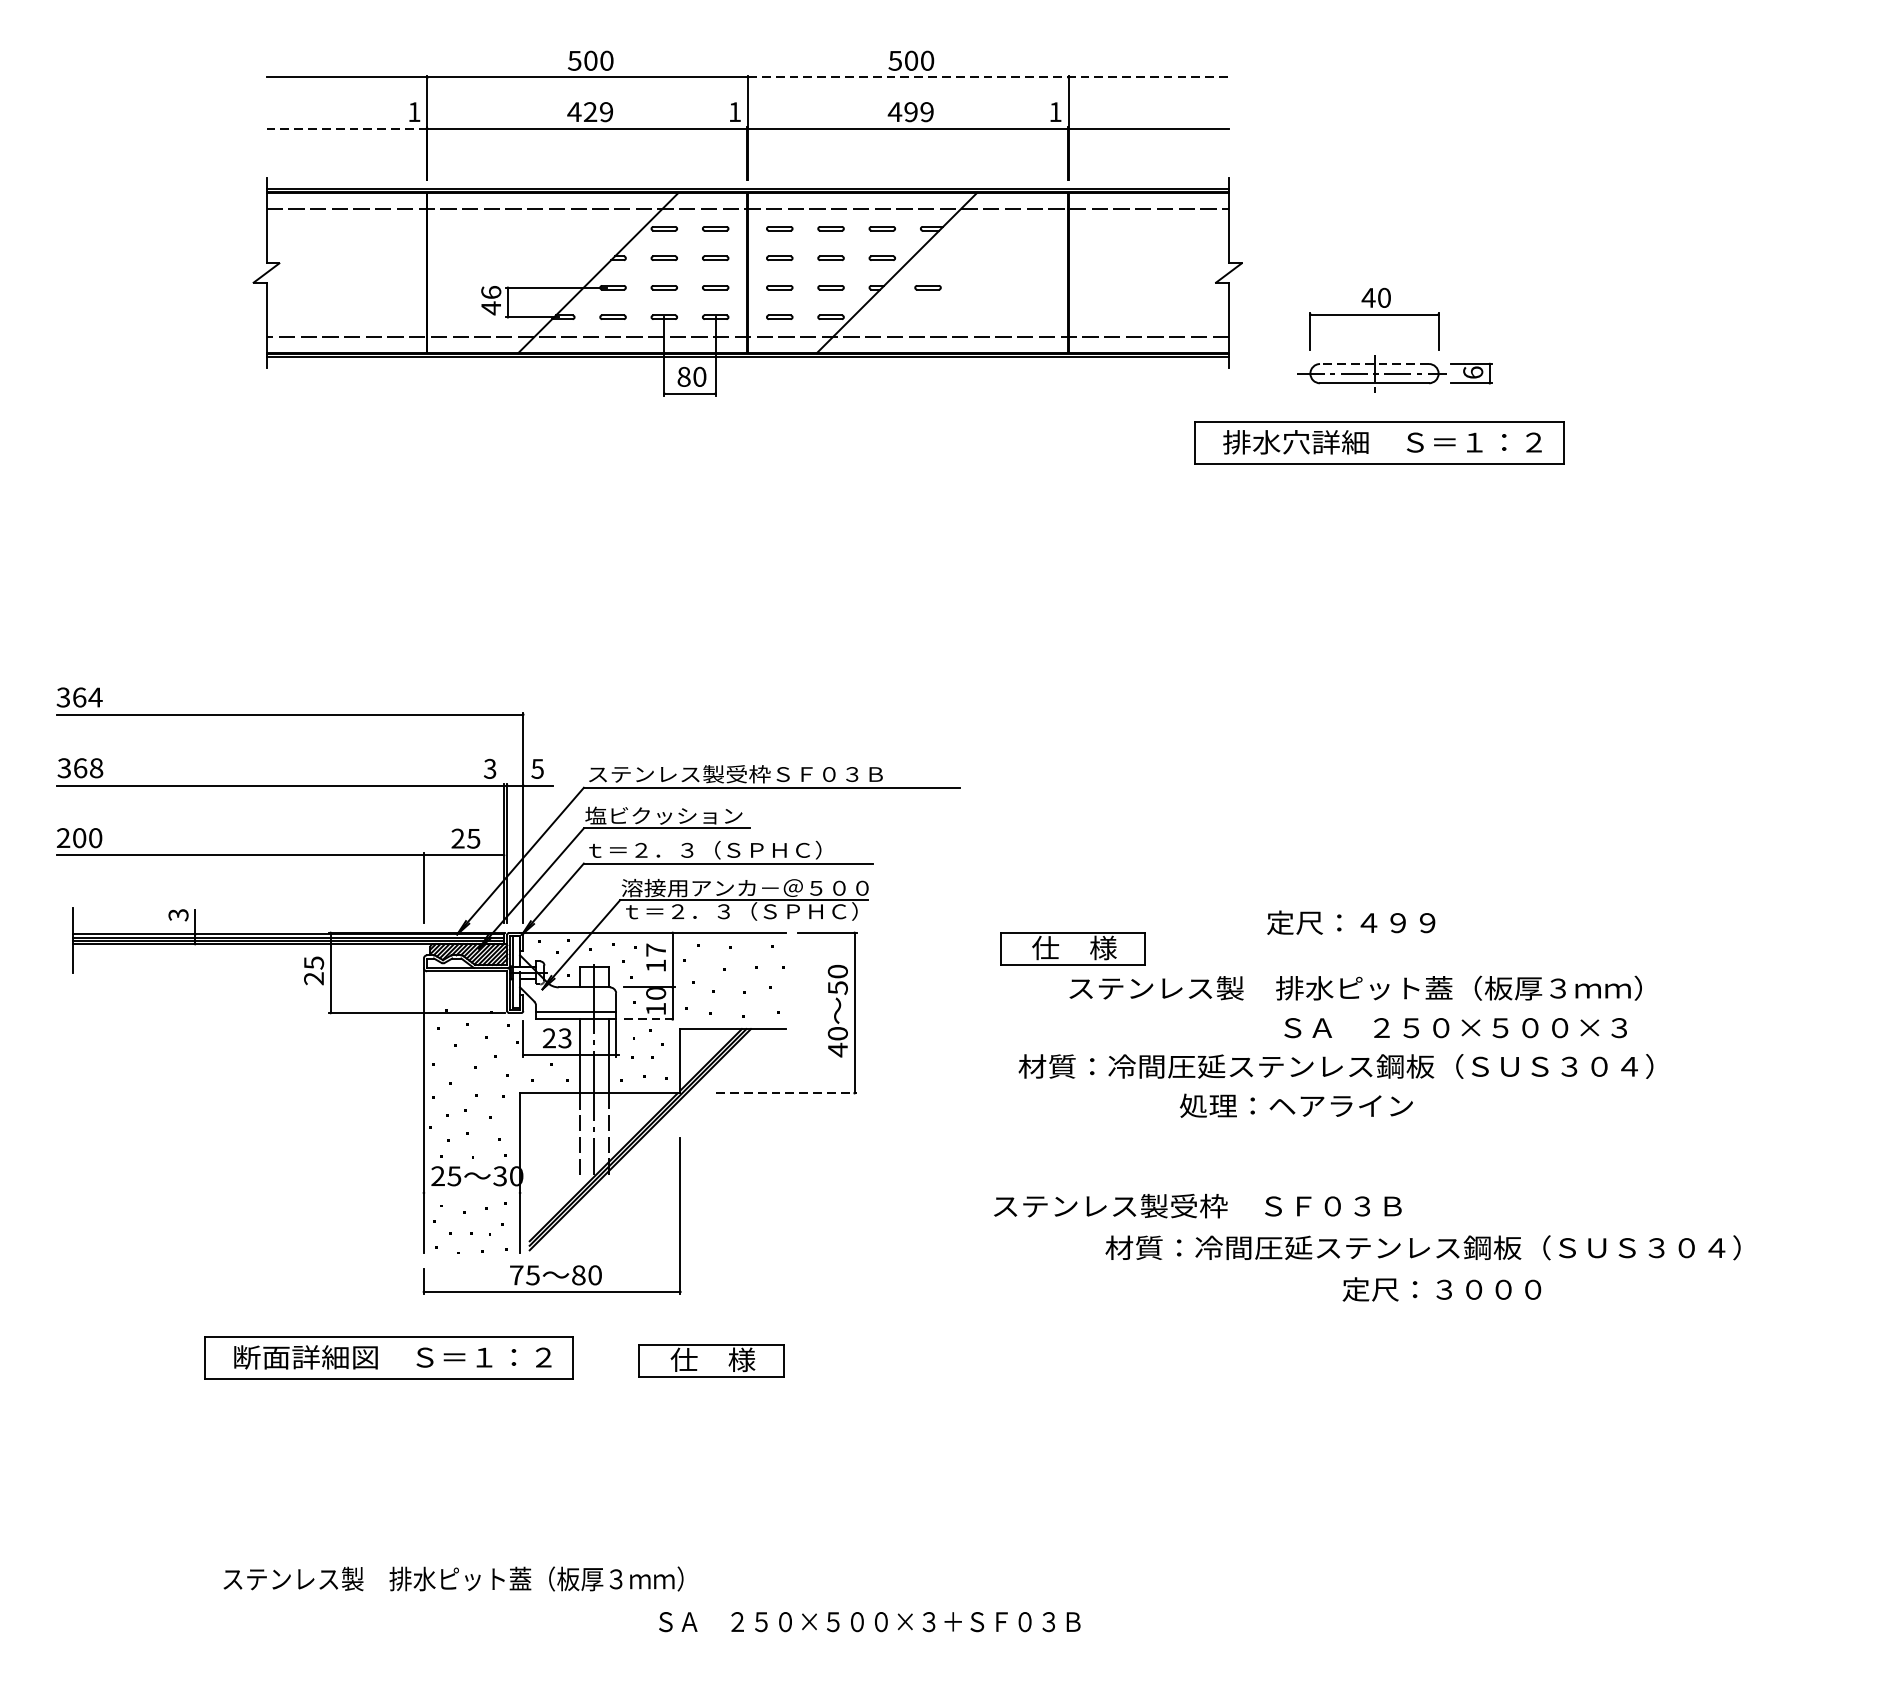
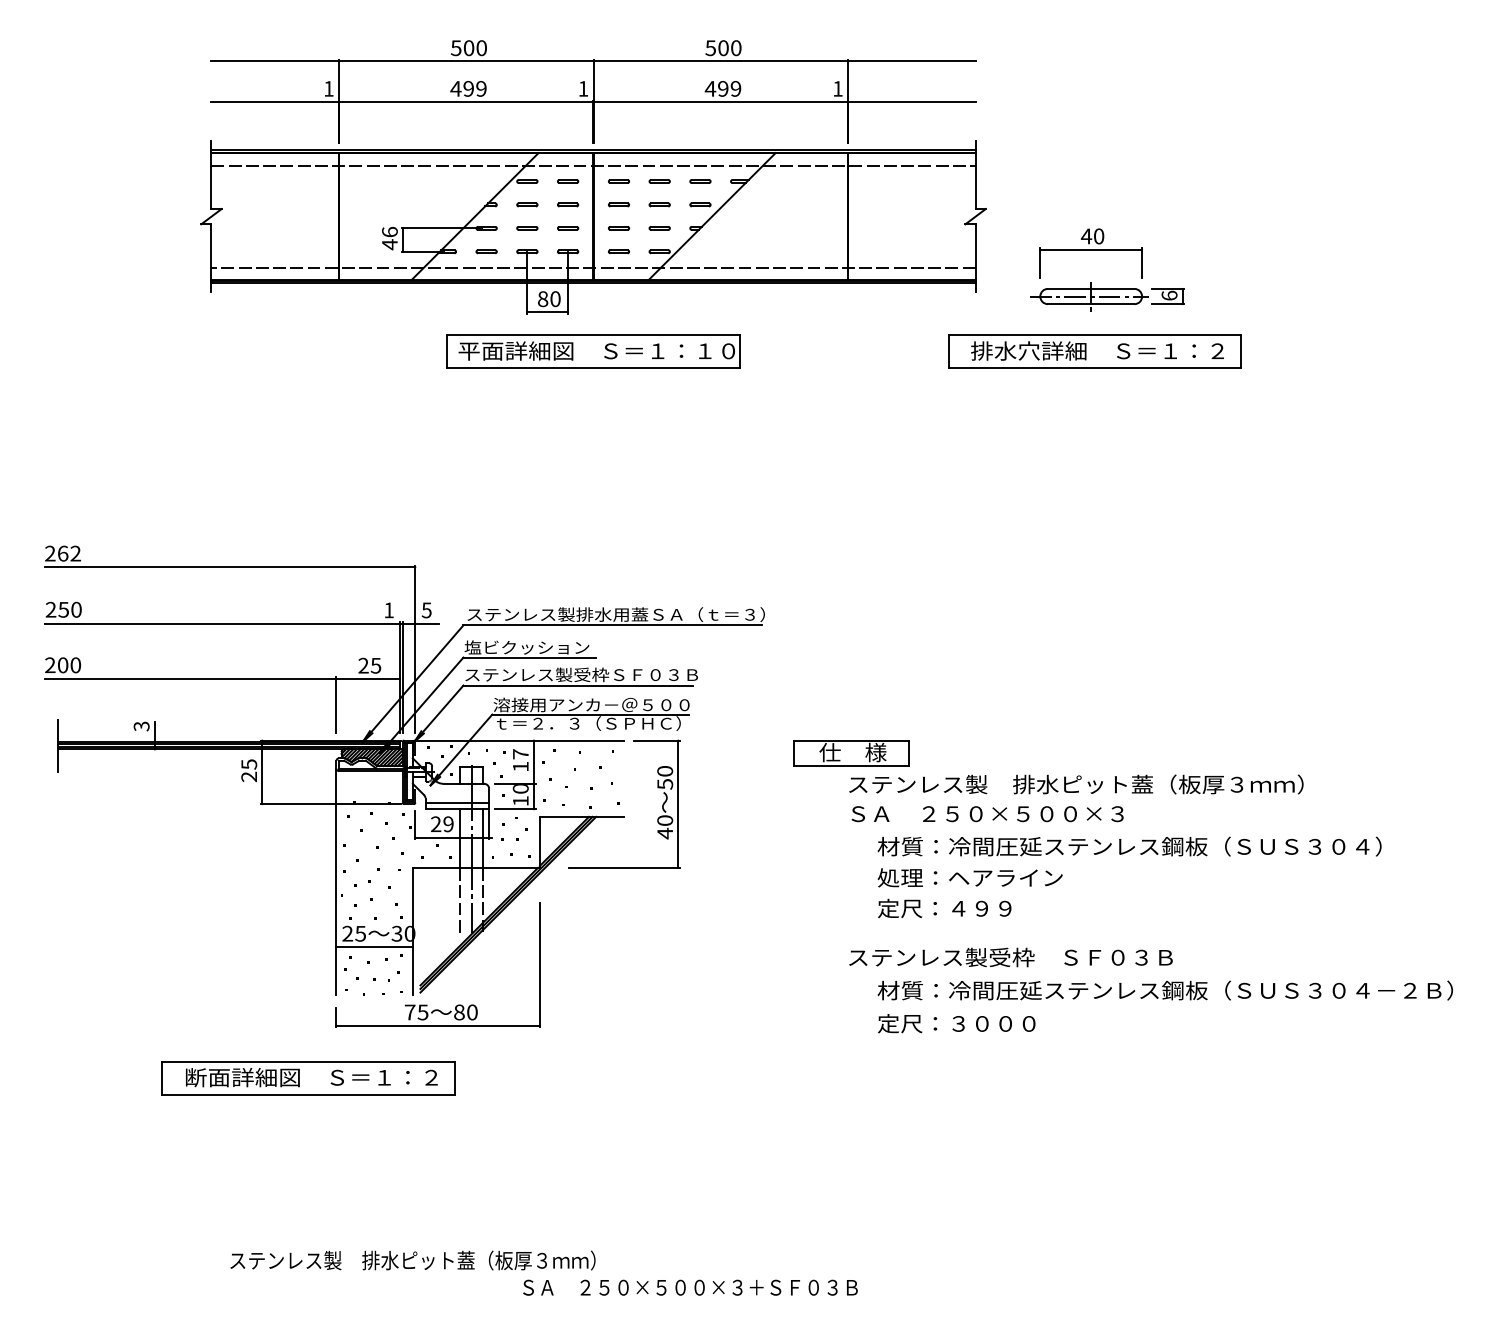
line: (988, 77) -> (784, 61), dashed -> solid
text: (590, 111) -> (468, 88), 429 -> 499
line: (347, 129) -> (275, 102), dashed -> solid
line: (927, 286) -> (736, 227), removed
line: (1373, 363) -> (1090, 288), dashed -> solid
part: (747, 442) -> (593, 351), added
text: (80, 697) -> (63, 553), 364 -> 262
text: (80, 767) -> (63, 609), 368 -> 250
text: (489, 769) -> (388, 610), 3 -> 1
text: (844, 774) -> (670, 614), ステンレス製受枠ＳＦ０３Ｂ -> ステンレス製排水用蓋ＳＡ（ｔ＝３）
text: (732, 849) -> (581, 674), ｔ＝２．３（ＳＰＨＣ） -> ステンレス製受枠ＳＦ０３Ｂ
text: (1350, 922) -> (944, 908), moved
line: (649, 1019) -> (515, 809), dashed -> solid
text: (1455, 1028) -> (987, 814), moved
text: (565, 1038) -> (448, 824), 23 -> 29
text: (1335, 1066) -> (1129, 846), moved
line: (786, 1092) -> (624, 867), dashed -> solid
text: (1295, 1105) -> (969, 877), moved
line: (471, 1193) -> (374, 947), added
text: (1197, 1206) -> (1010, 957), moved
text: (1781, 1247) -> (1414, 990), 材質：冷間圧延ステンレス鋼板（ＳＵＳ３０４） -> 材質：冷間圧延ステンレス鋼板（ＳＵＳ３０４－２Ｂ）
text: (1441, 1289) -> (956, 1023), moved
part: (711, 1361) -> (564, 1080), removed
text: (452, 1578) -> (412, 1260), moved

